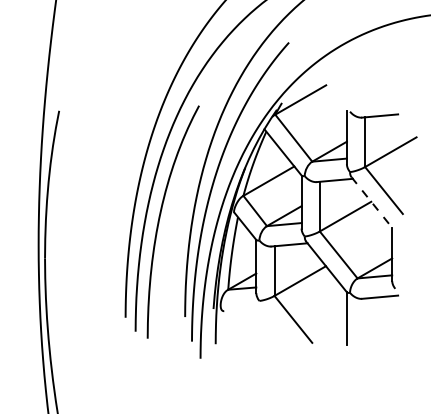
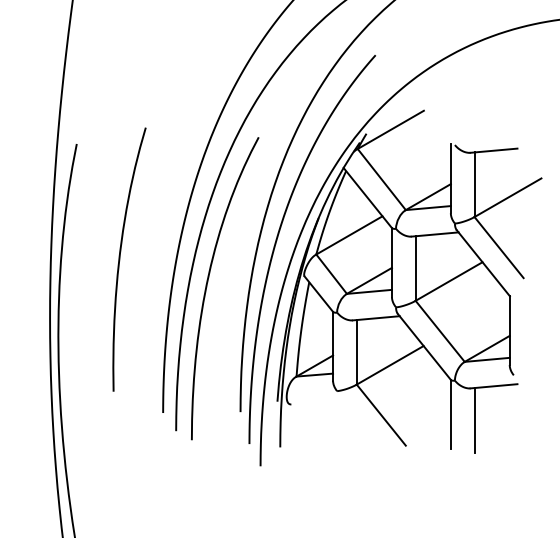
curve: (93, 197) -> (121, 256), added
line: (371, 202) -> (482, 263), dashed -> solid
line: (365, 323) -> (475, 420), added

